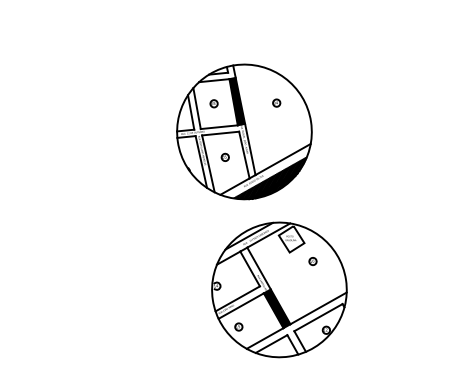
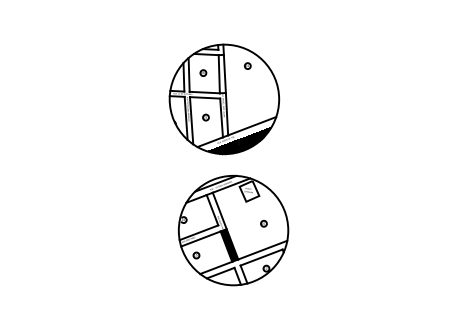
fill: (236, 100) -> (221, 73), removed
part: (276, 102) -> (247, 65), moved
part: (312, 261) -> (263, 223), moved

